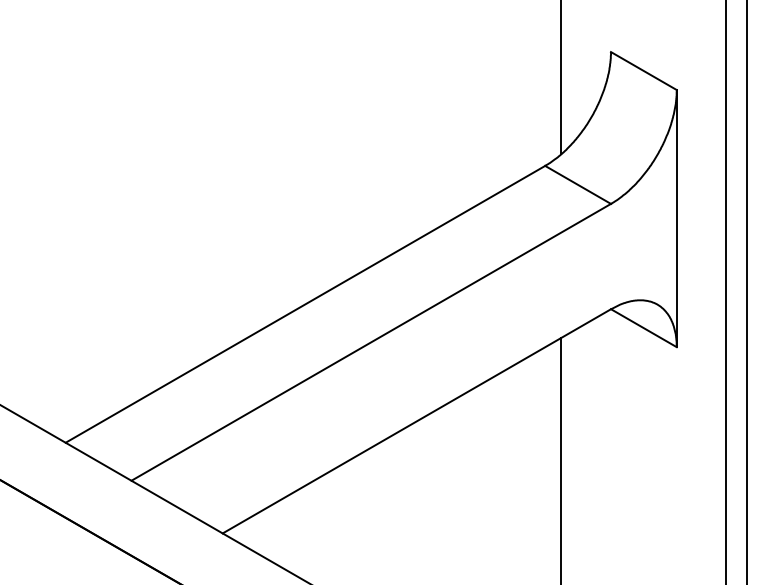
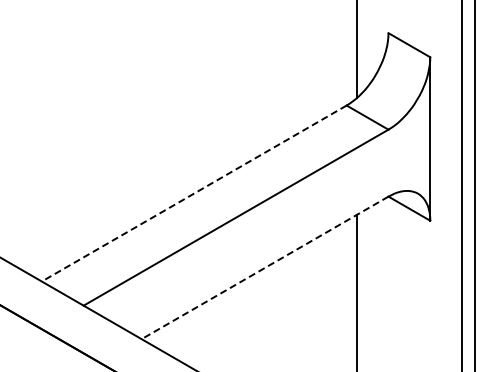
line: (305, 304) -> (194, 193), solid -> dashed
line: (415, 422) -> (264, 268), solid -> dashed

